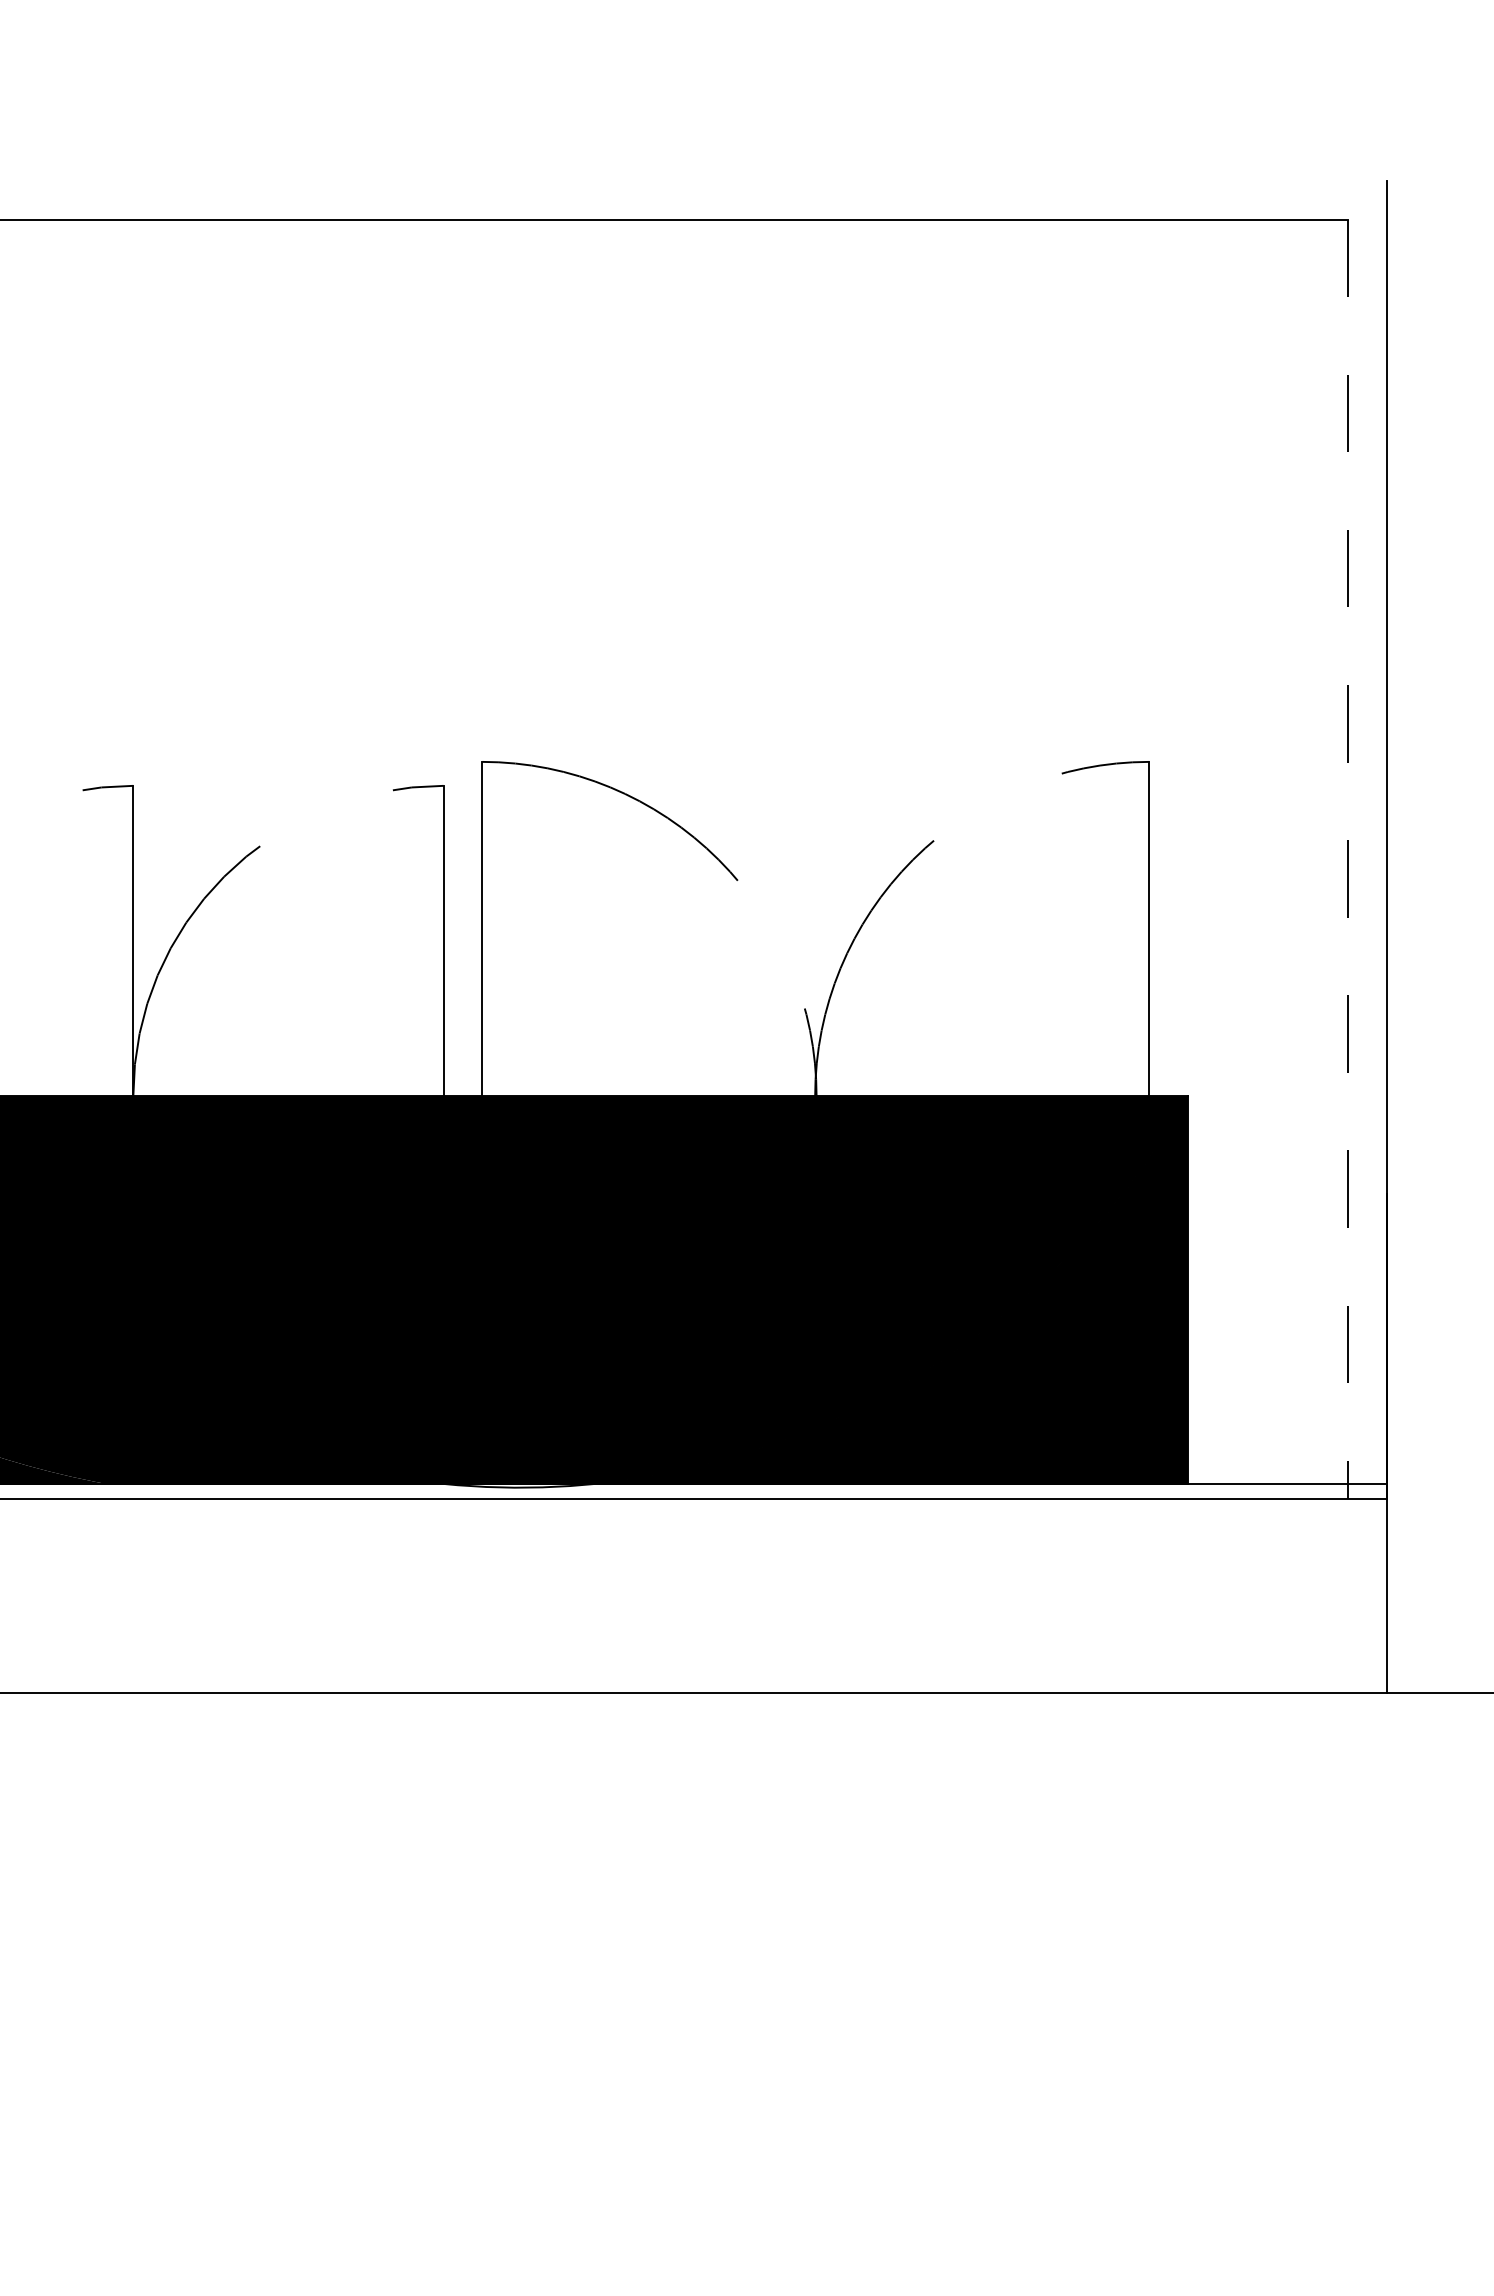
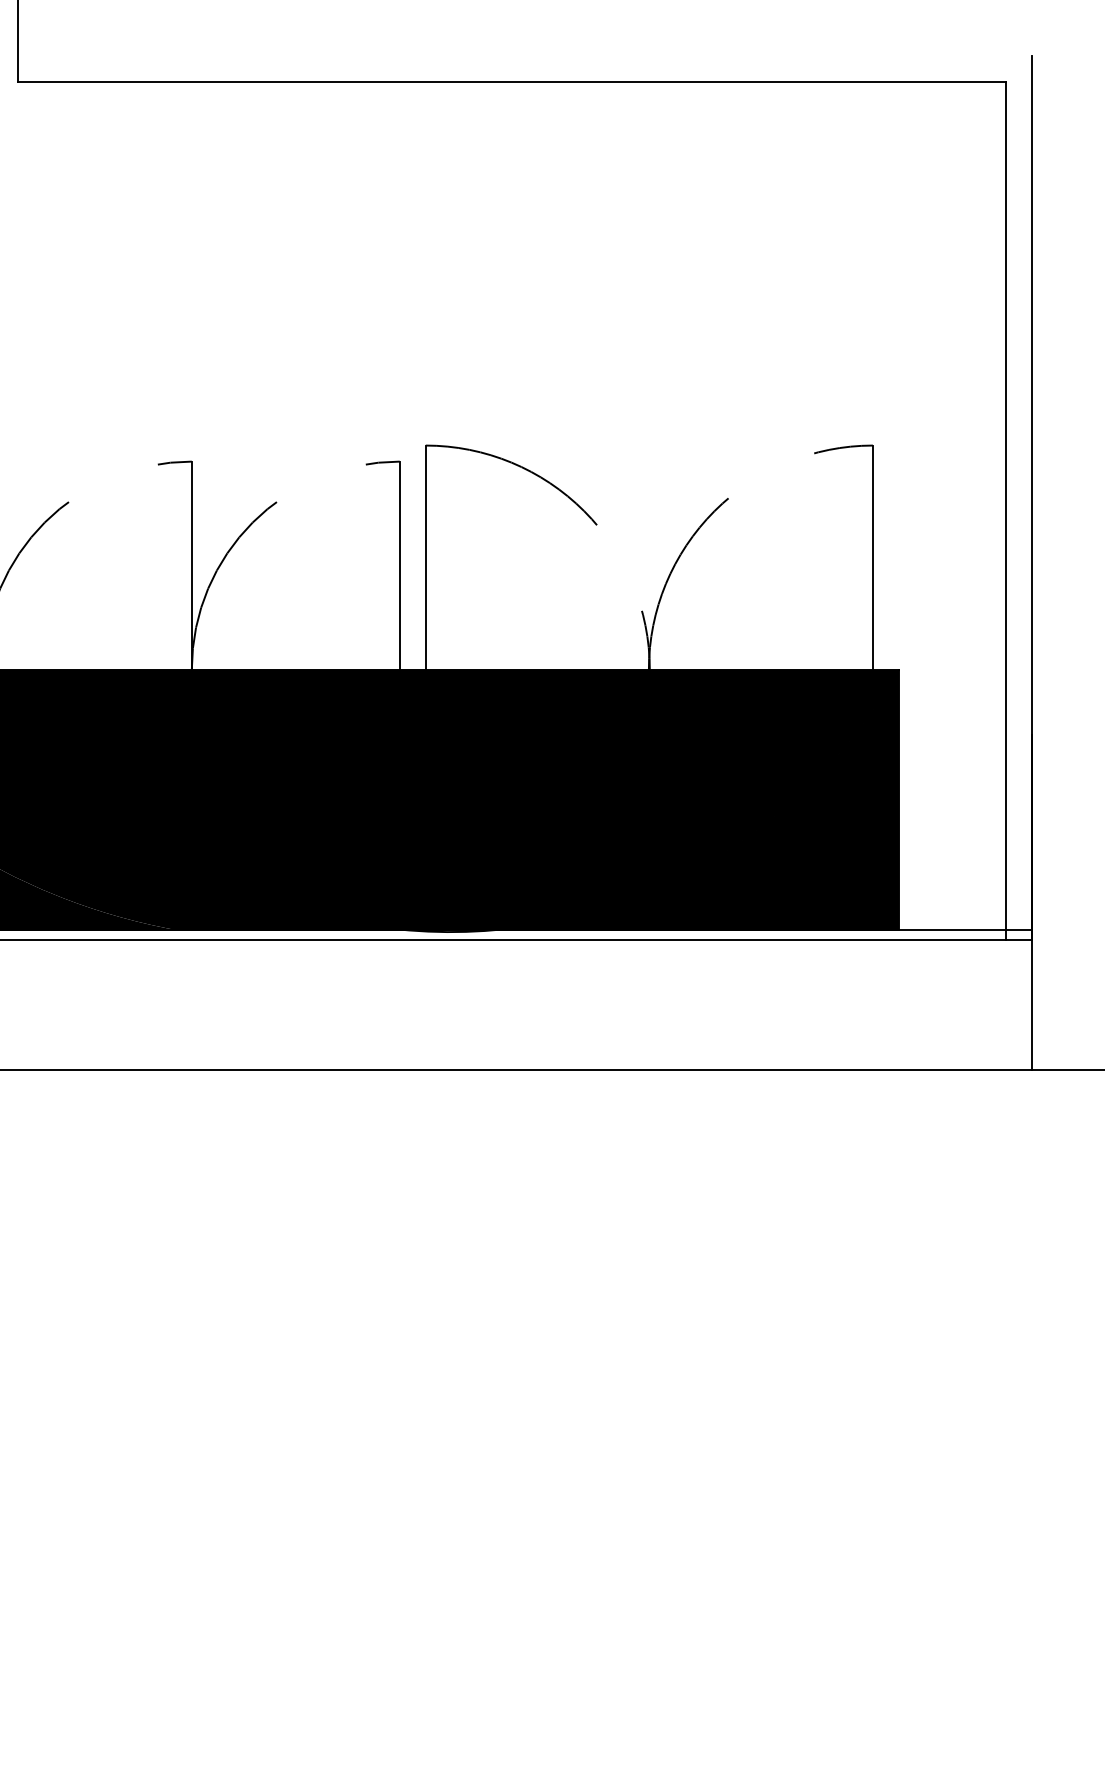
line: (1348, 860) -> (1006, 511), dashed -> solid

